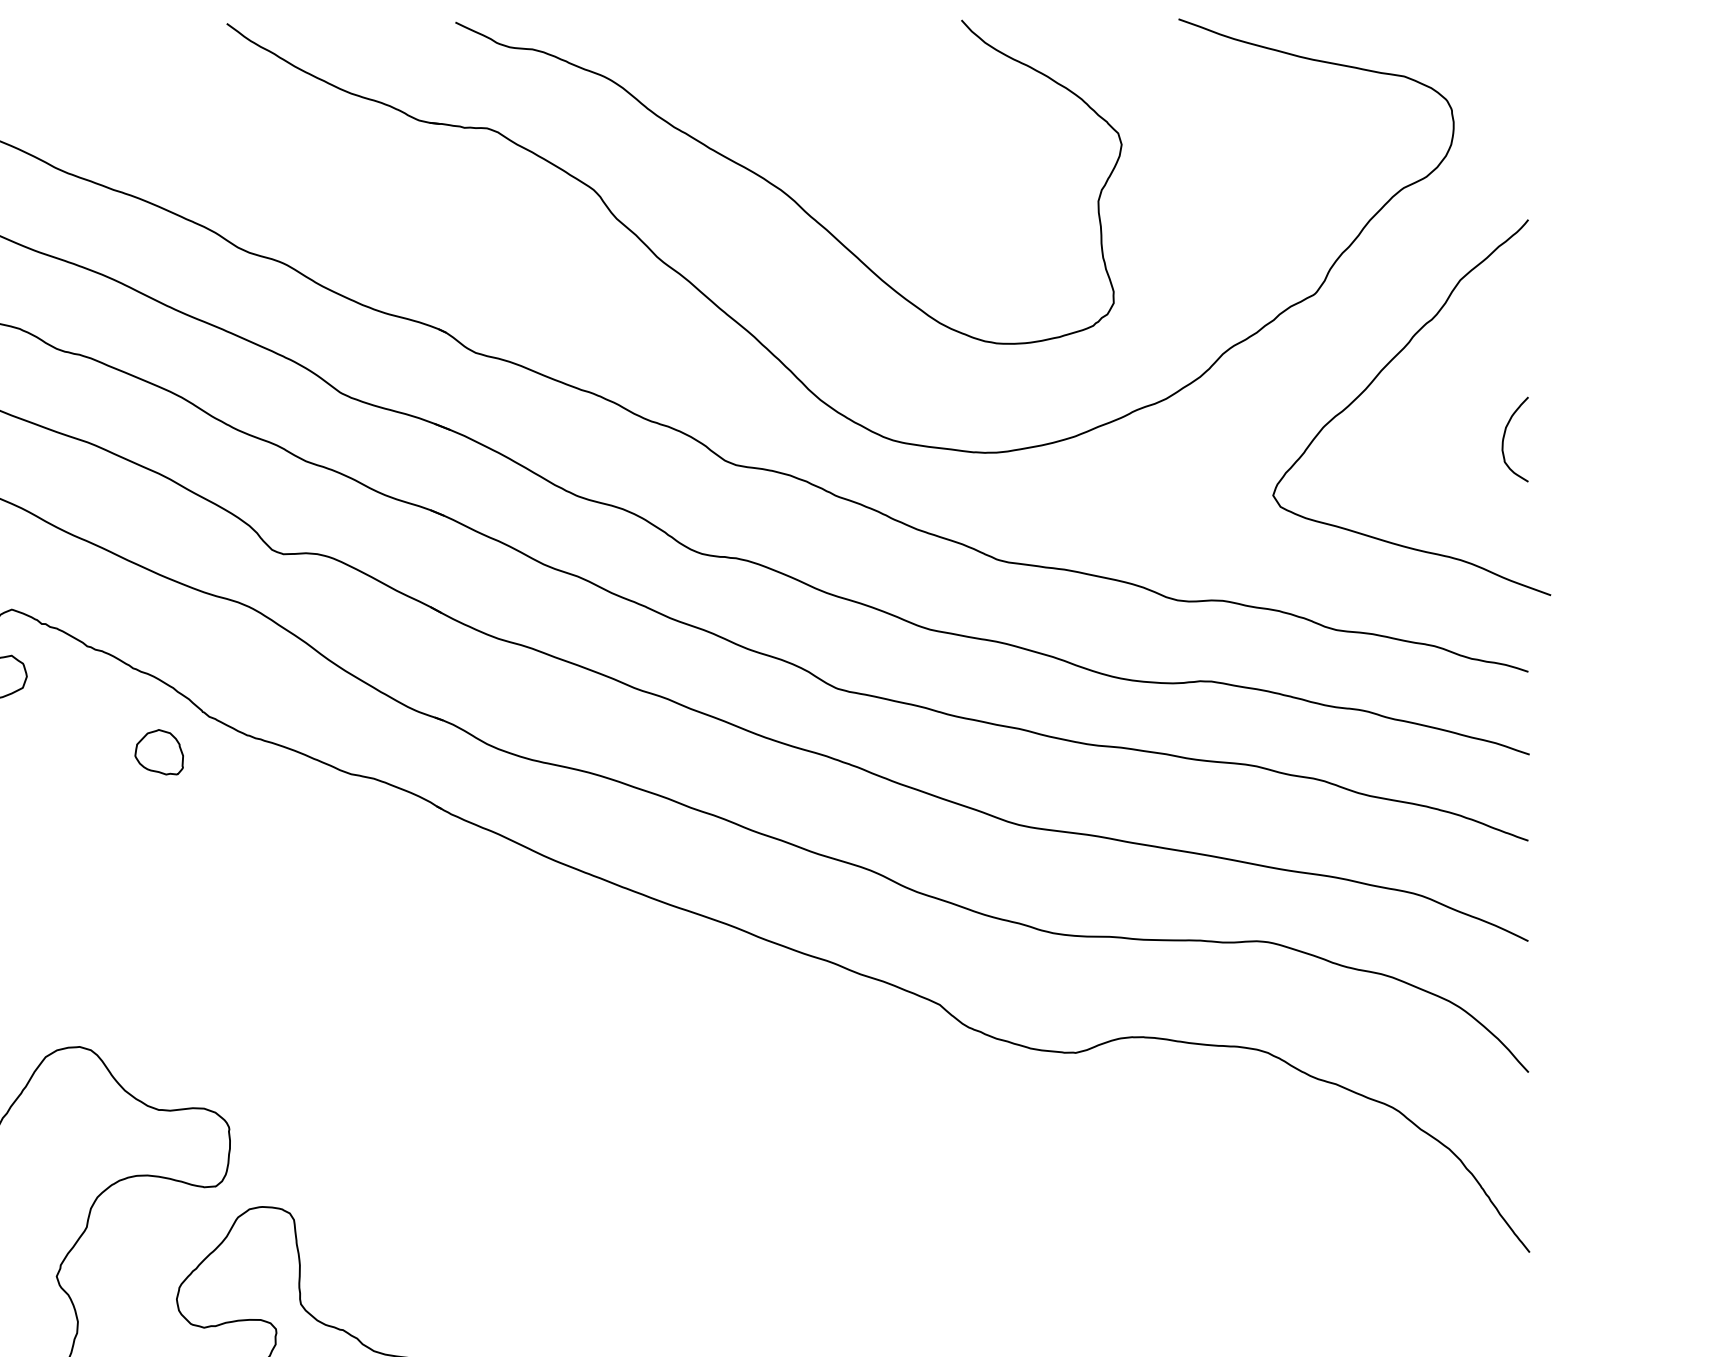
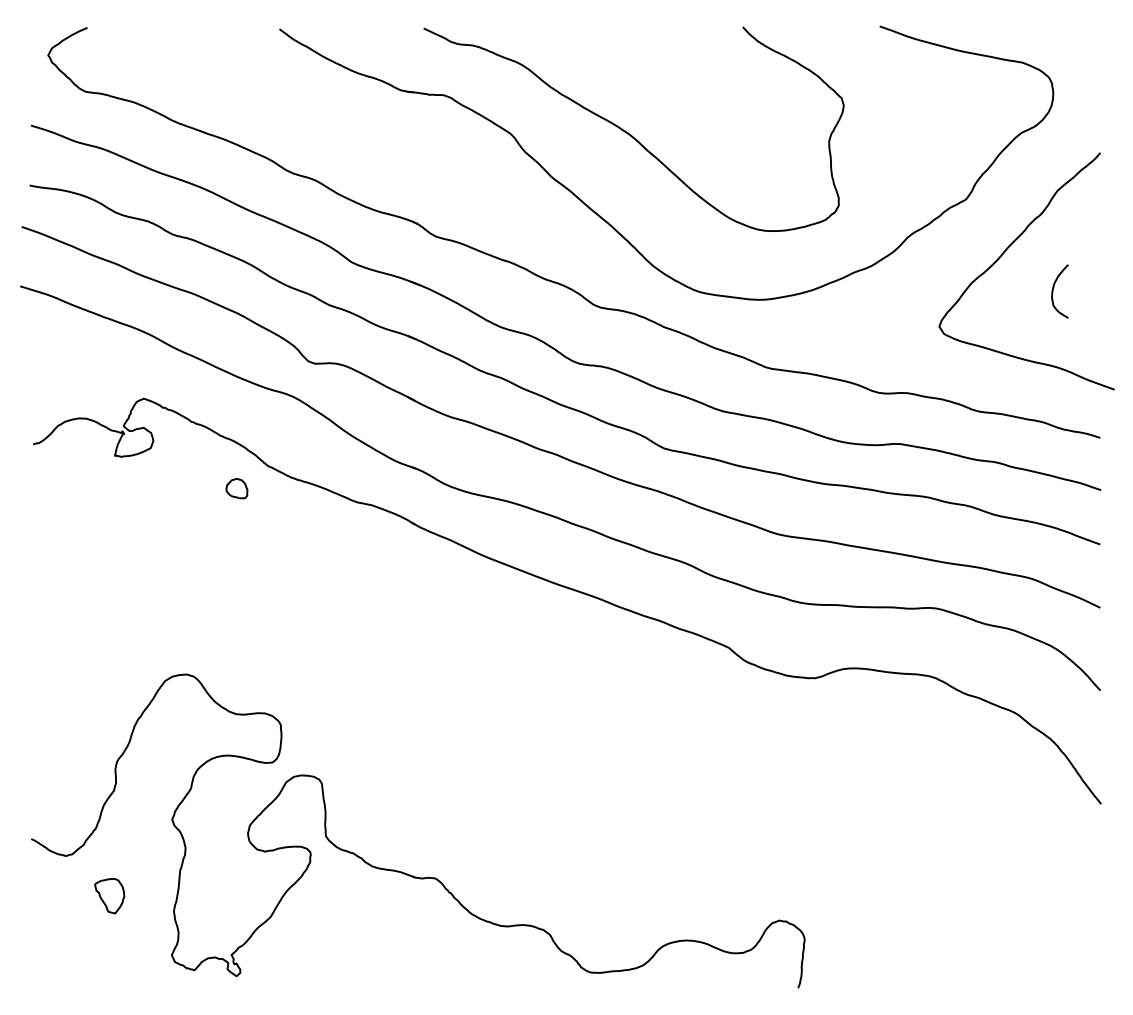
curve: (1504, 439) -> (1053, 291), moved
part: (158, 751) -> (236, 488), size x0.7

